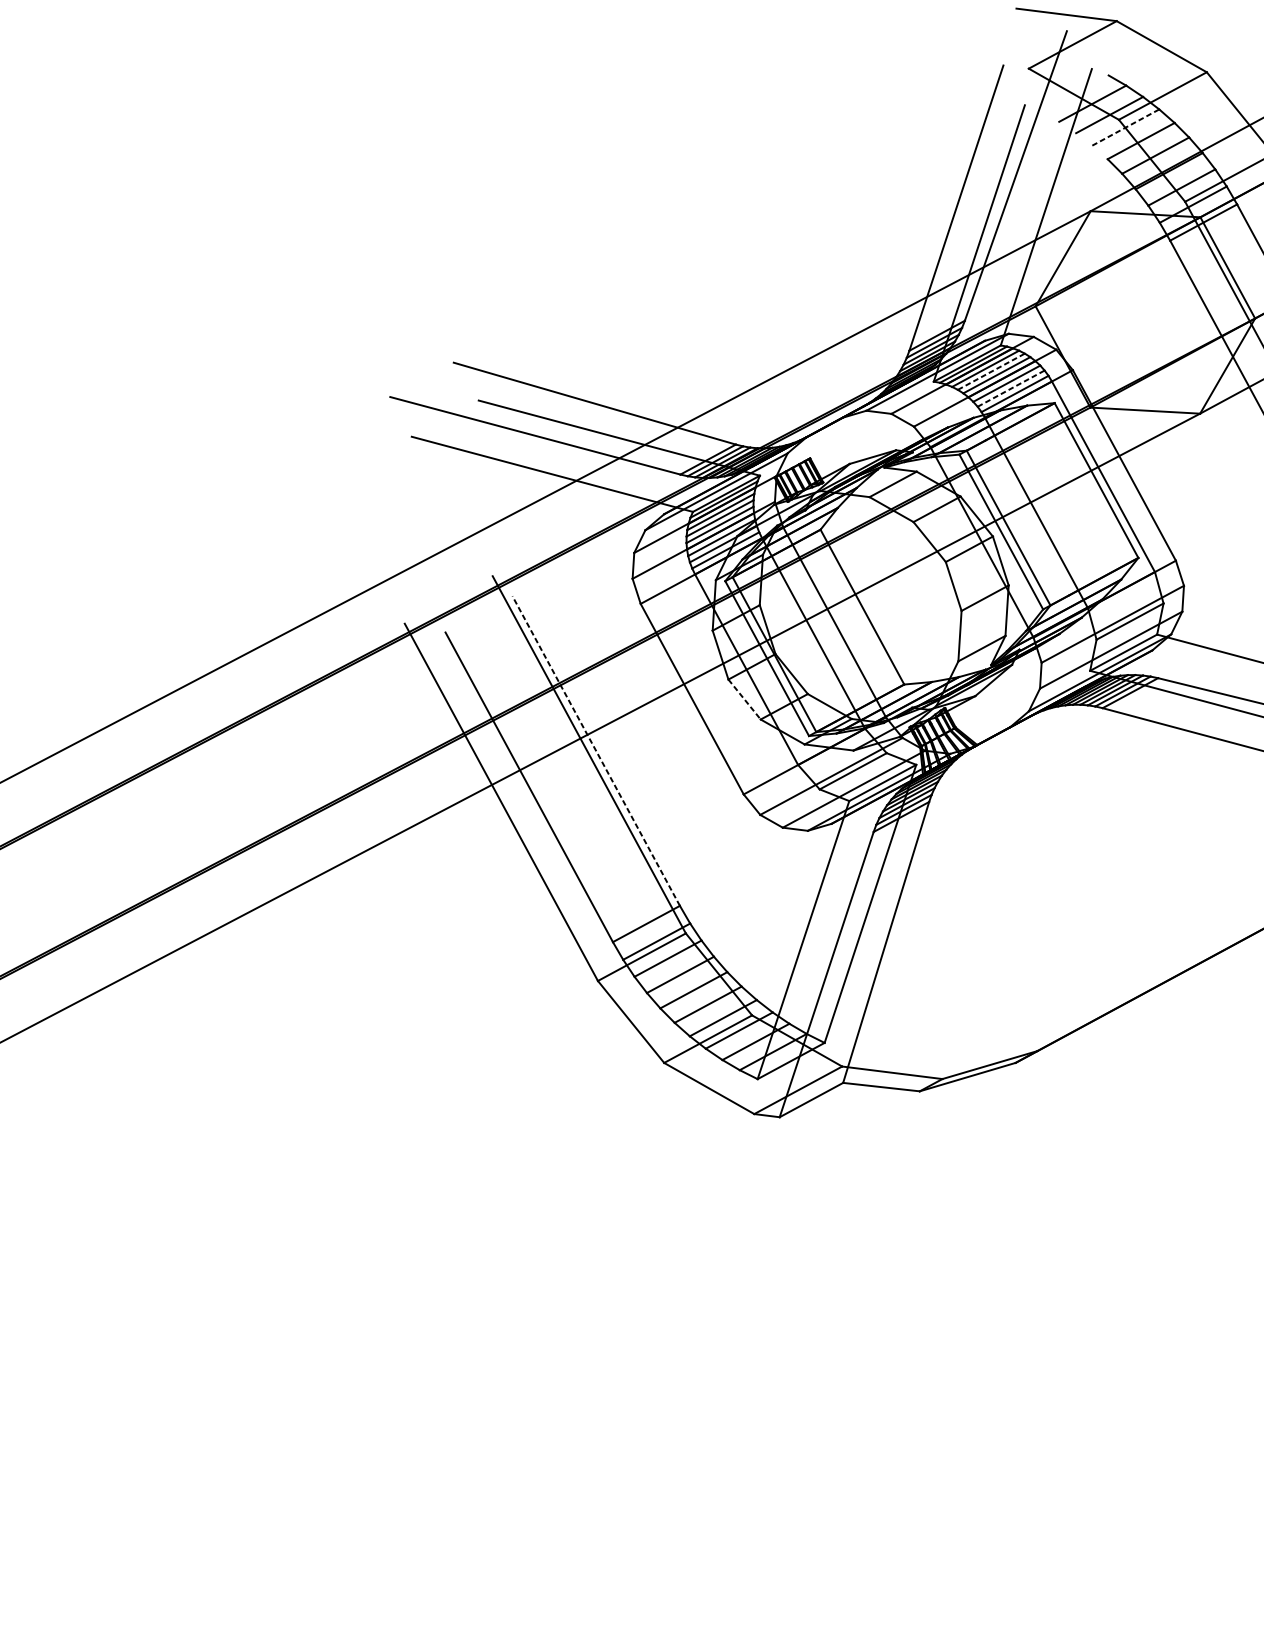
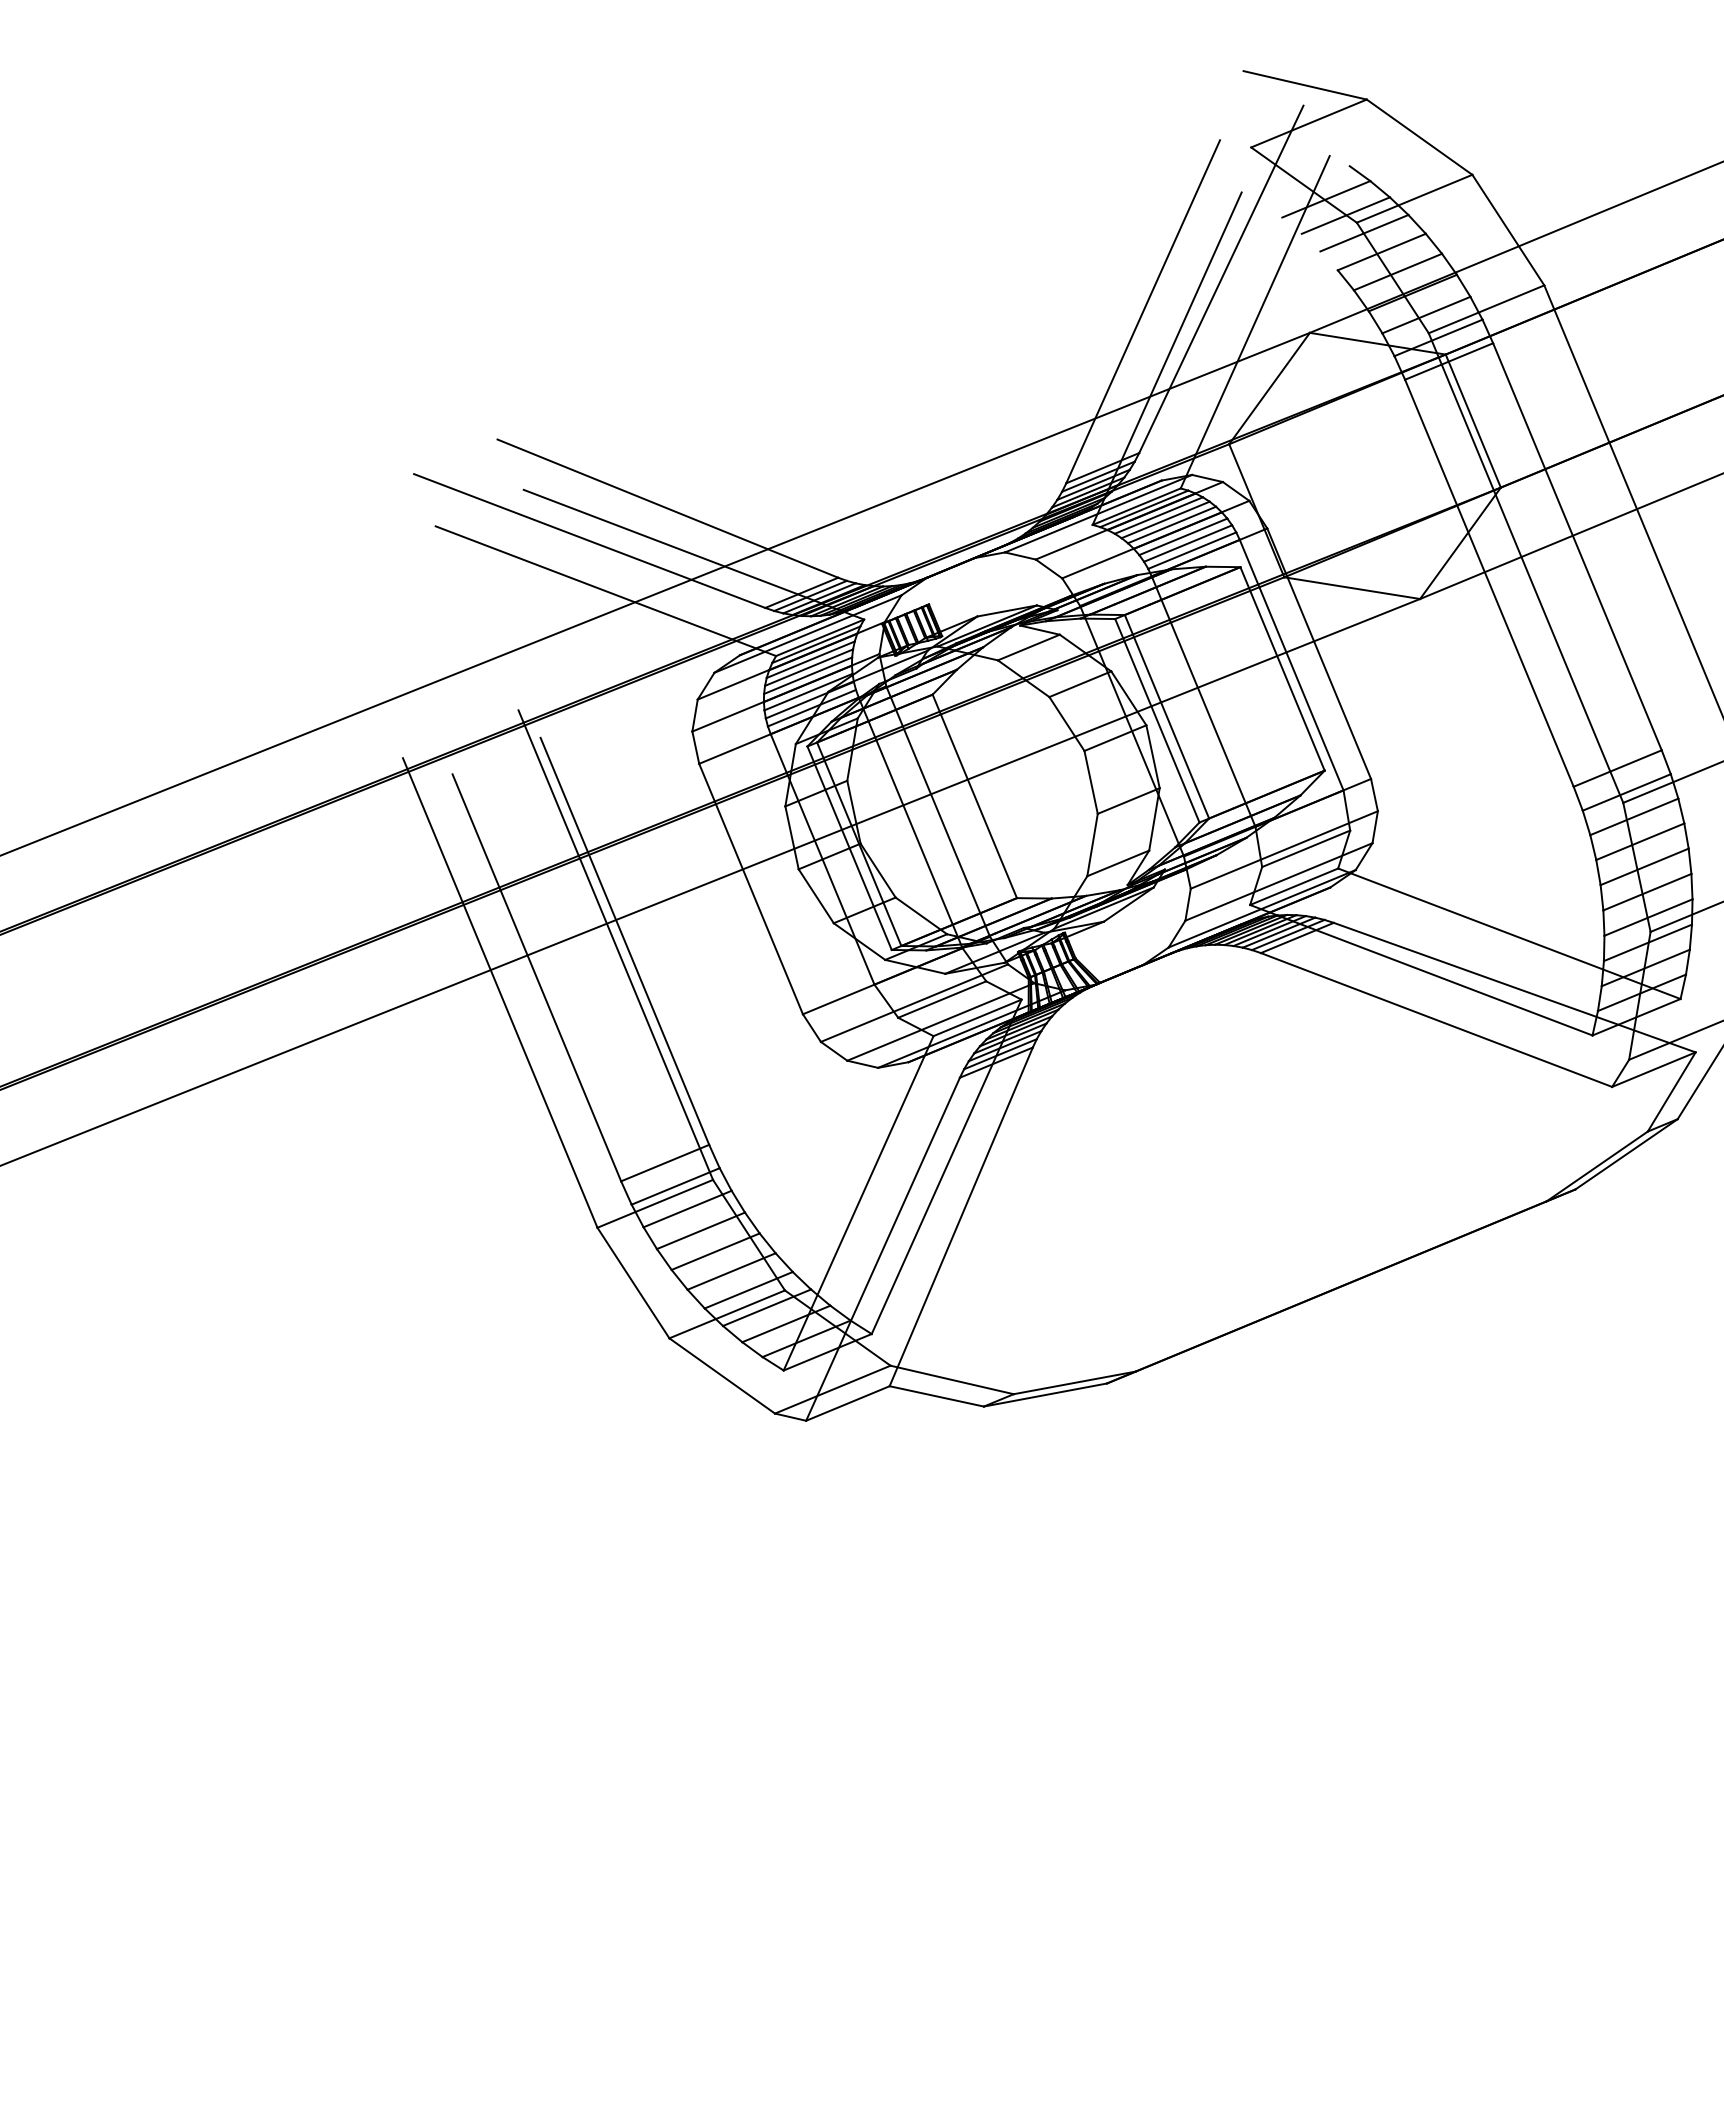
line: (1125, 127) -> (1364, 233), dashed -> solid
line: (991, 371) -> (1165, 519), dashed -> solid
line: (1011, 388) -> (1188, 543), dashed -> solid
line: (744, 699) -> (816, 896), dashed -> solid
line: (595, 750) -> (624, 940), dashed -> solid

